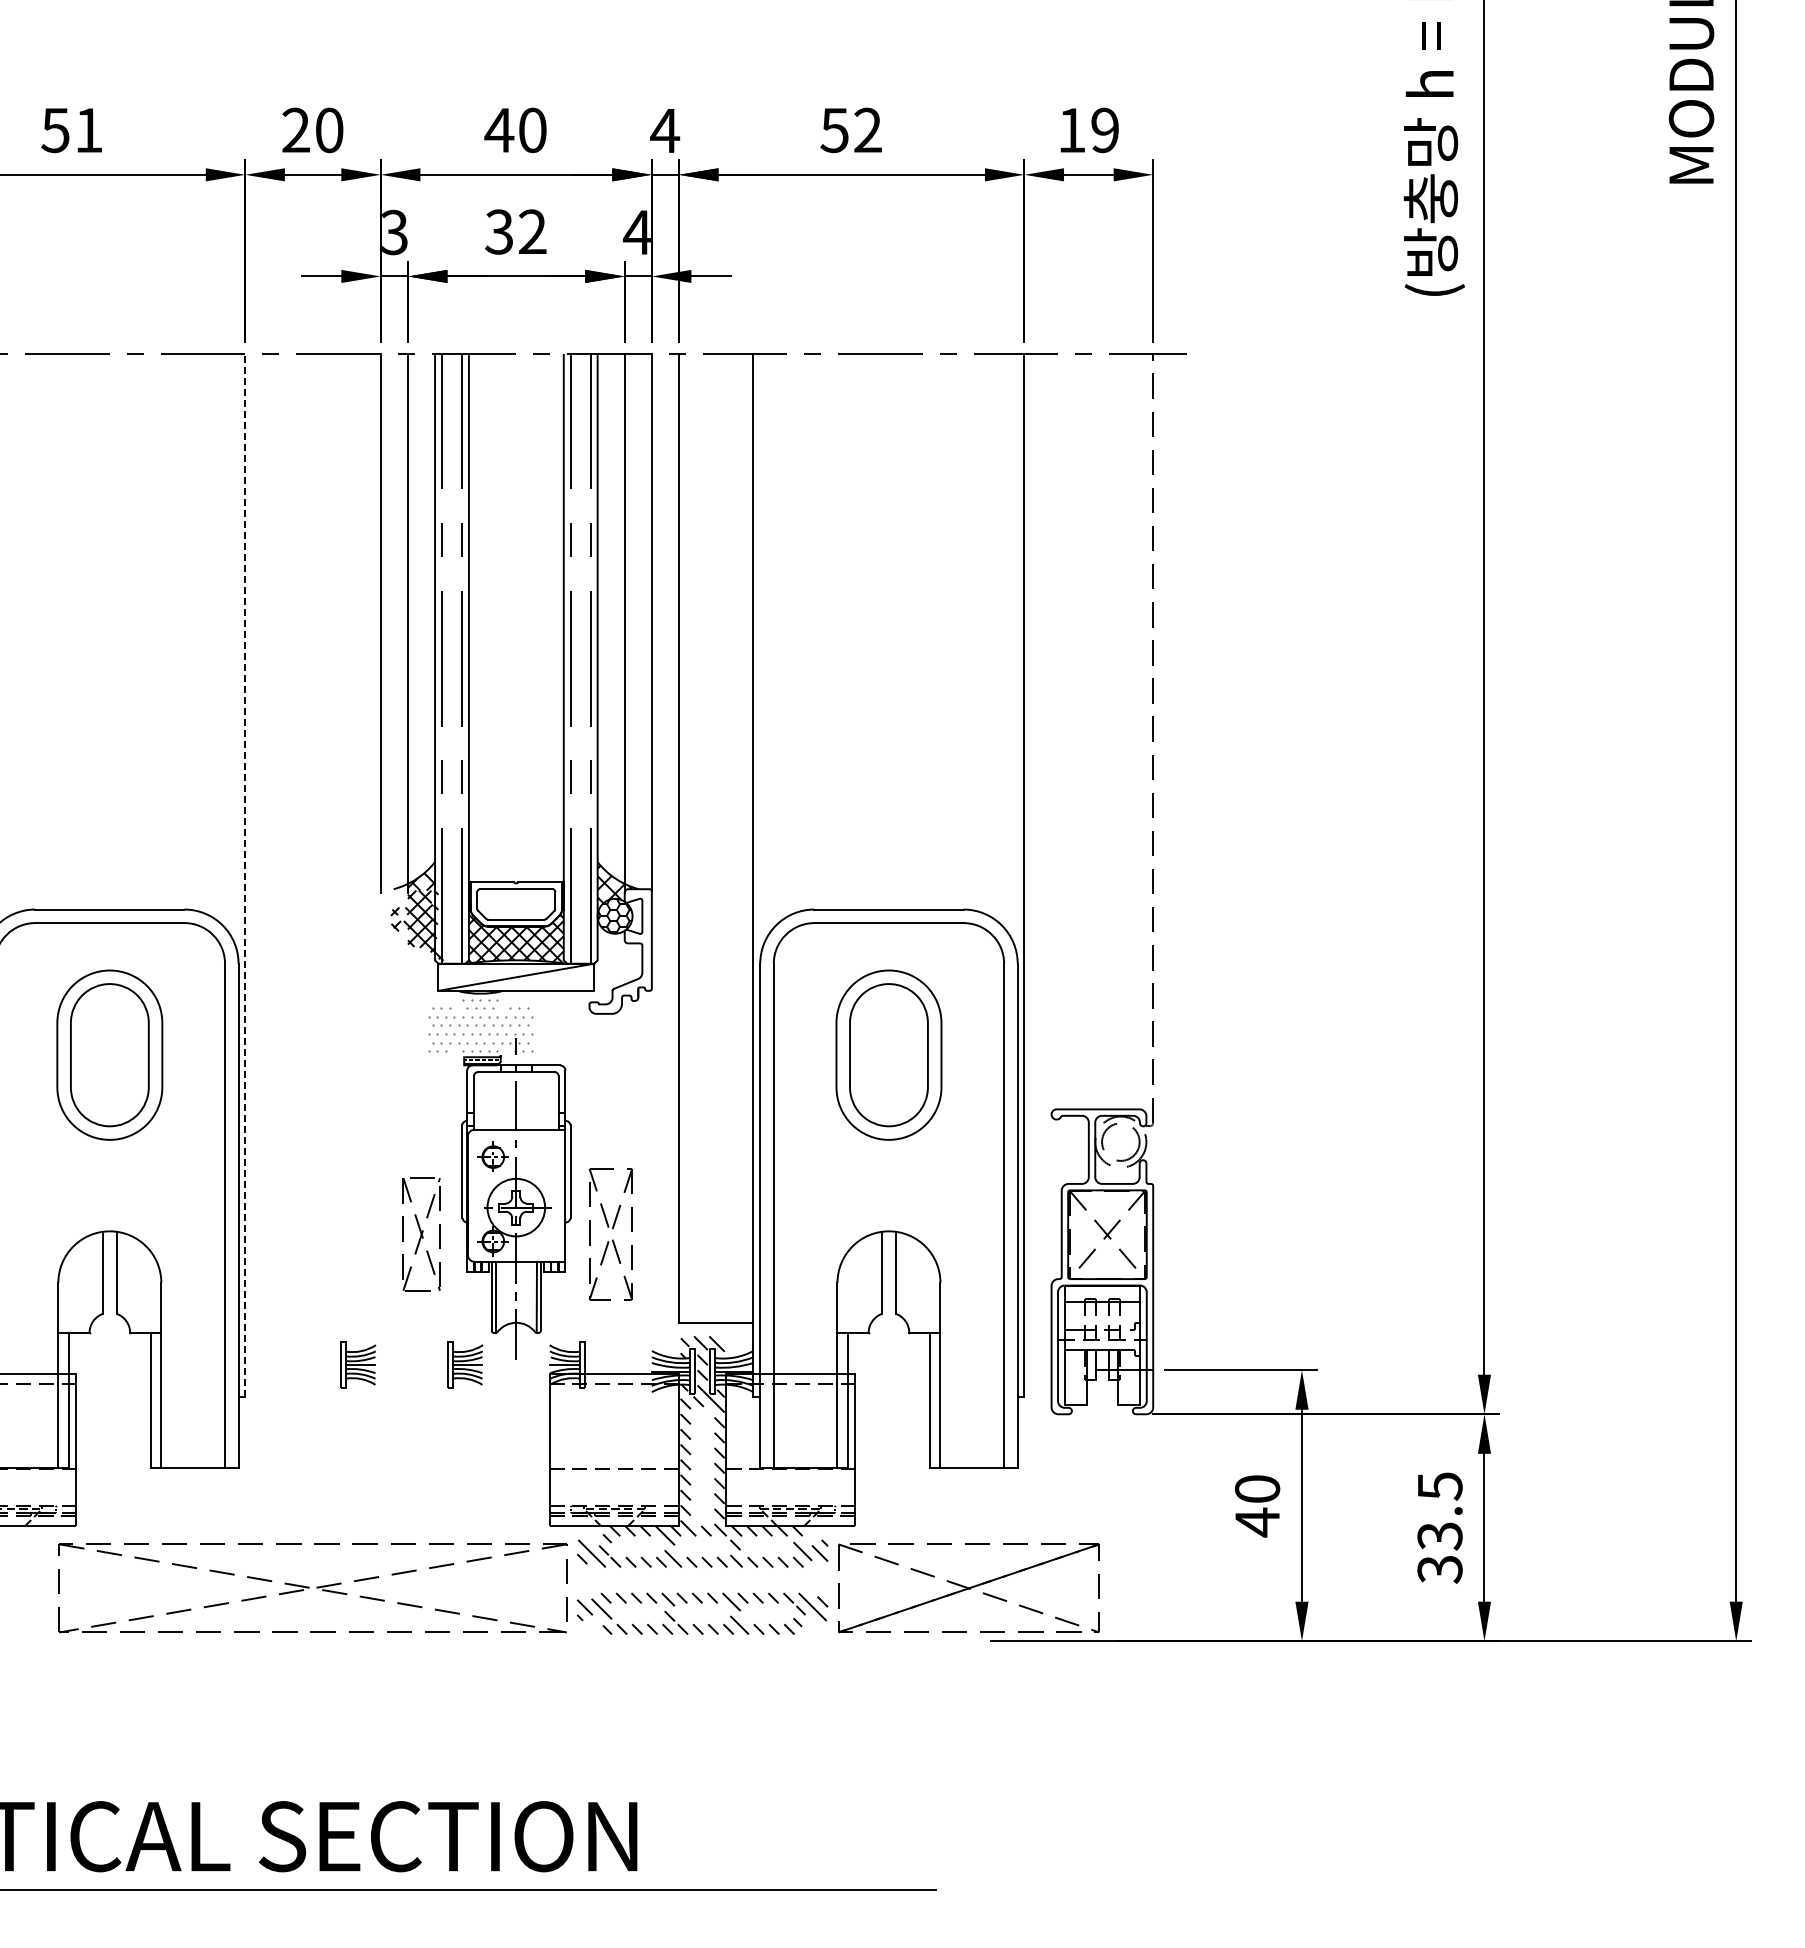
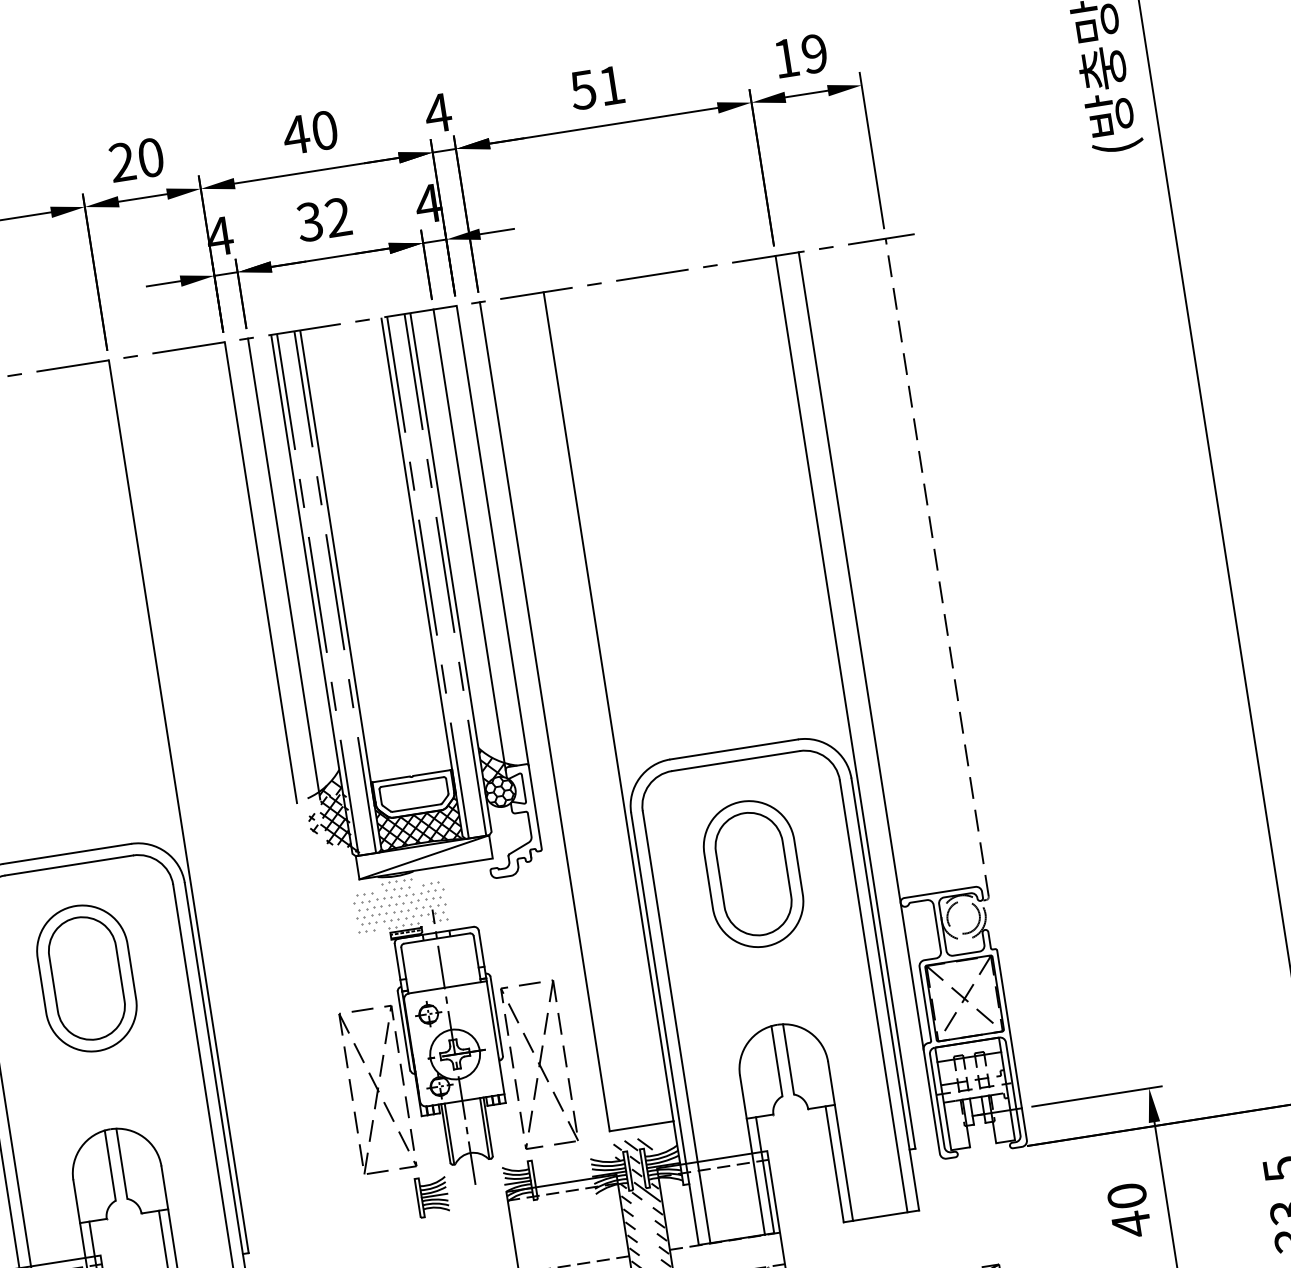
text: (867, 129) -> (611, 84), 52 -> 51
text: (394, 232) -> (220, 236), 3 -> 4
line: (1051, 819) -> (861, 650), added
line: (245, 875) -> (178, 806), dashed -> solid
part: (421, 1234) -> (377, 1090), size x1.67
part: (610, 1234) -> (539, 1064), size x1.43
part: (358, 1364) -> (341, 1209), removed

